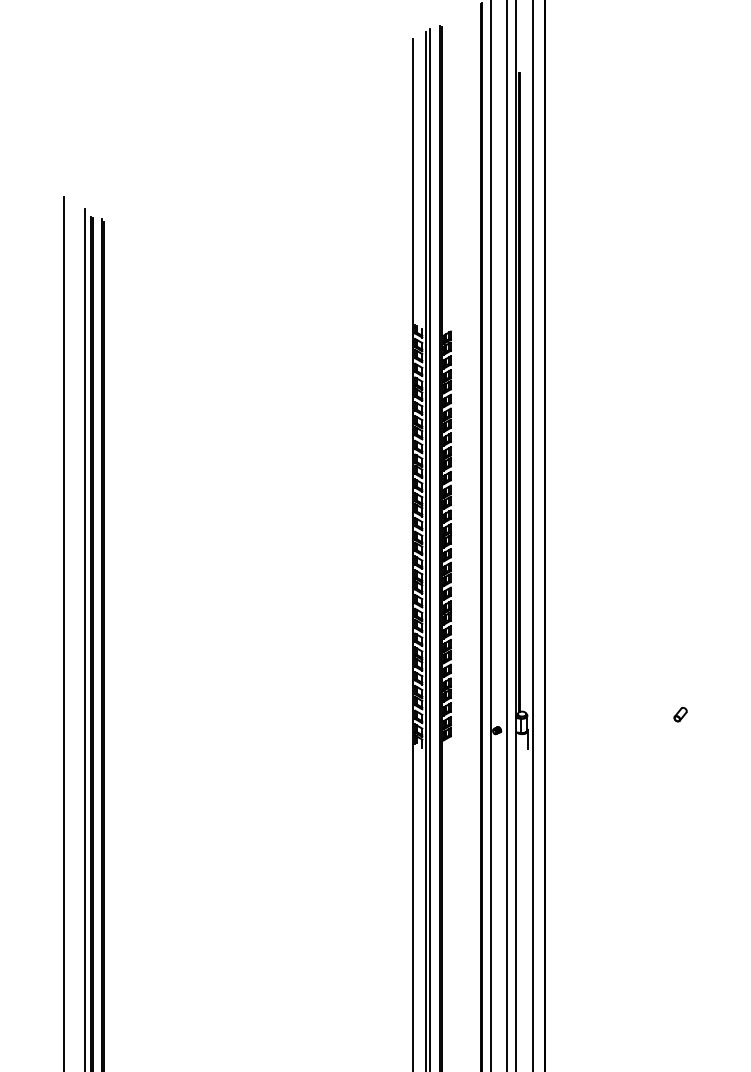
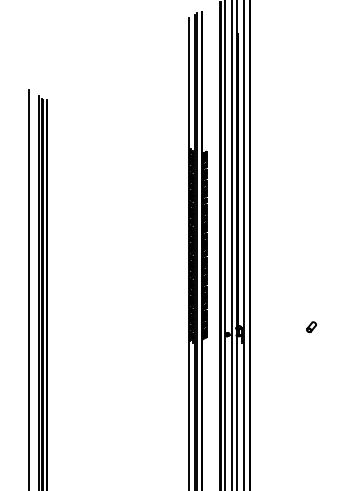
part: (680, 715) -> (311, 327), size x1.6

